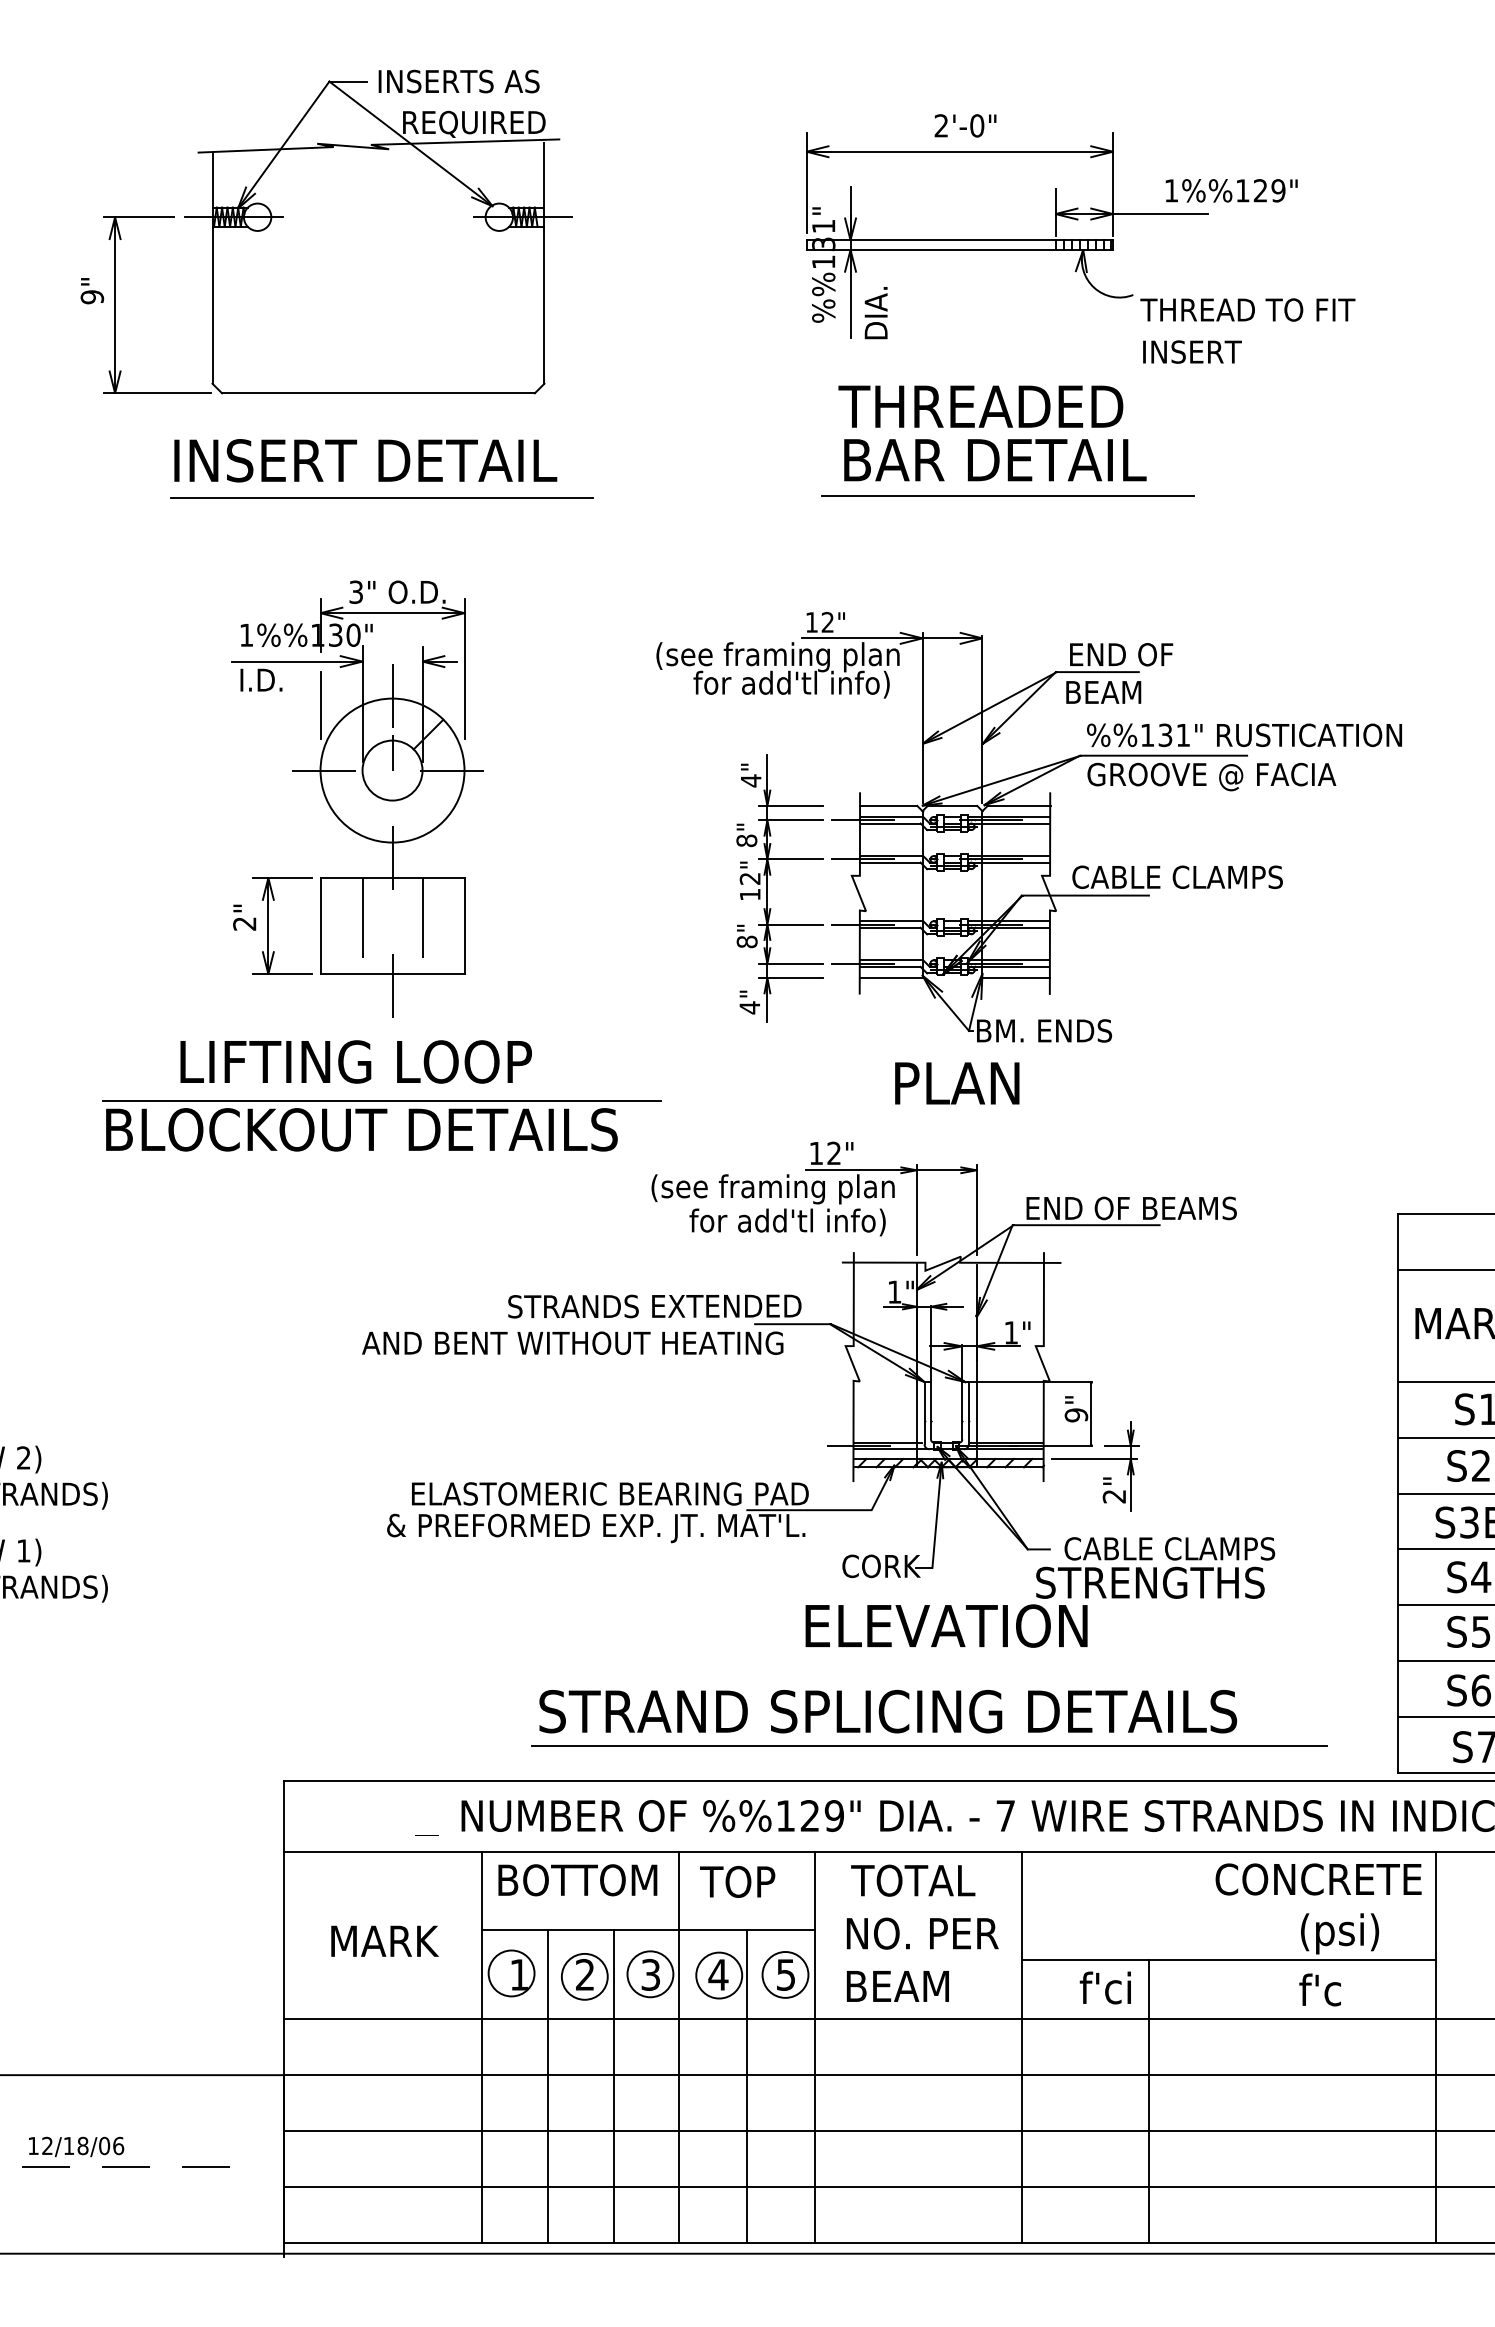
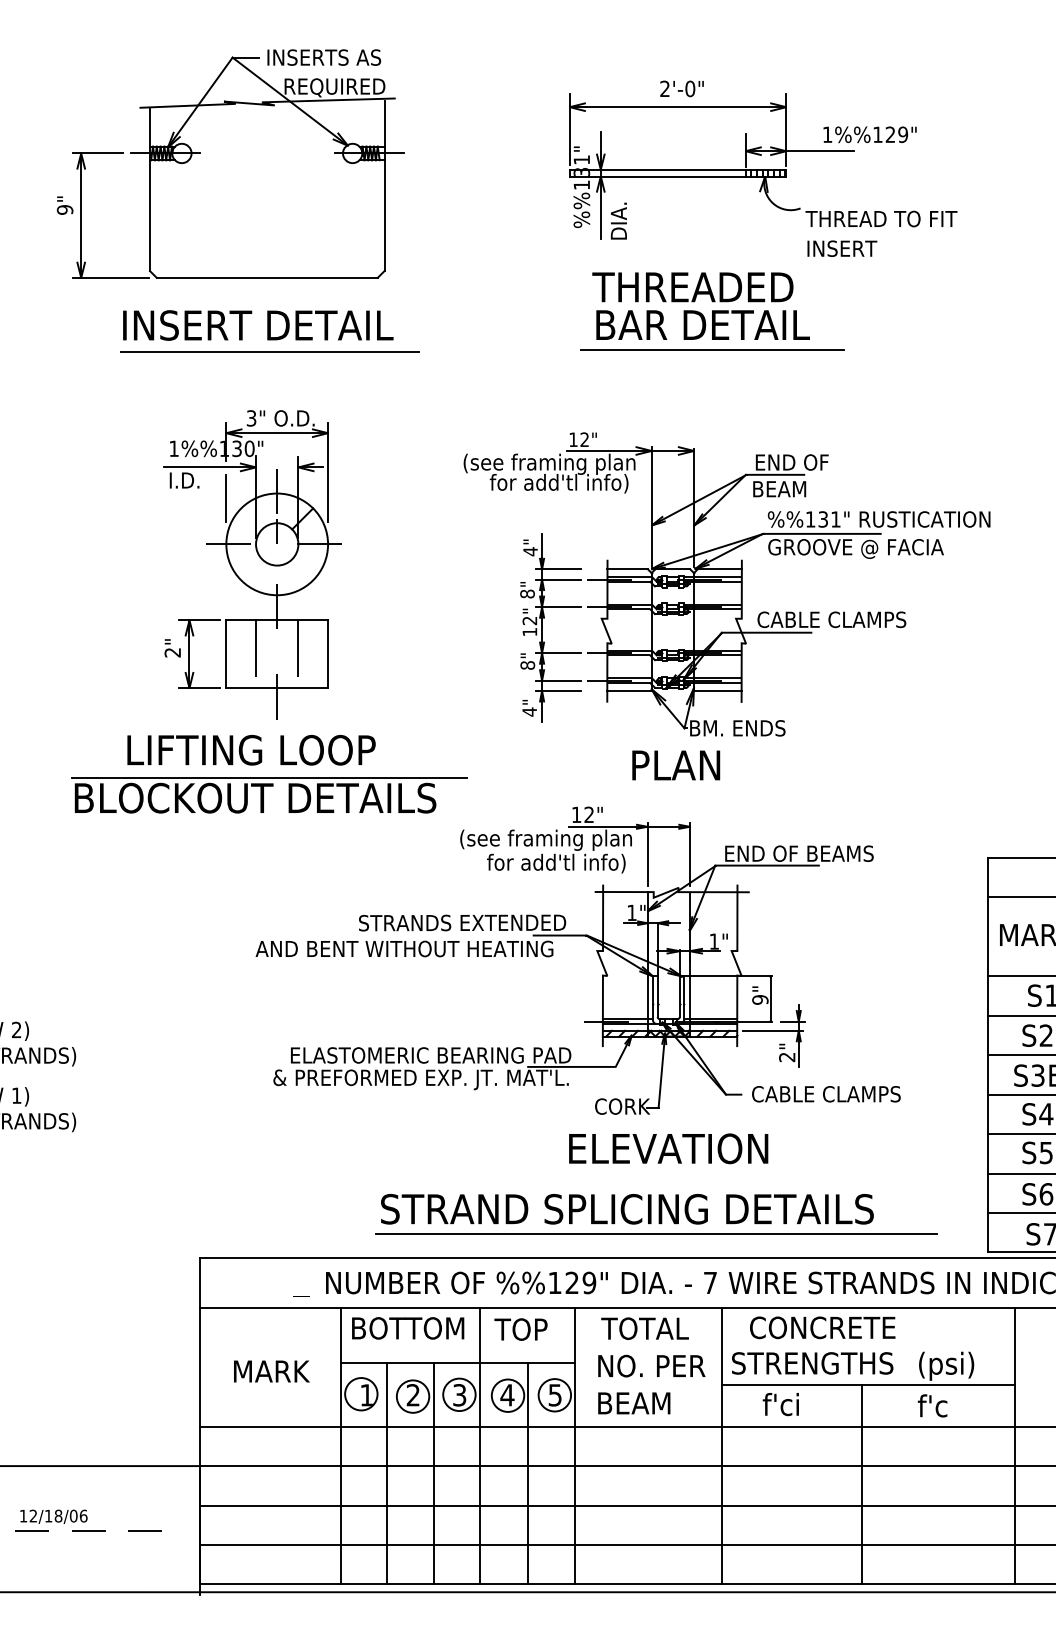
text: (1150, 1582) -> (812, 1363), moved
text: (1318, 1879) -> (822, 1327), moved
line: (1148, 2101) -> (861, 1484), moved

